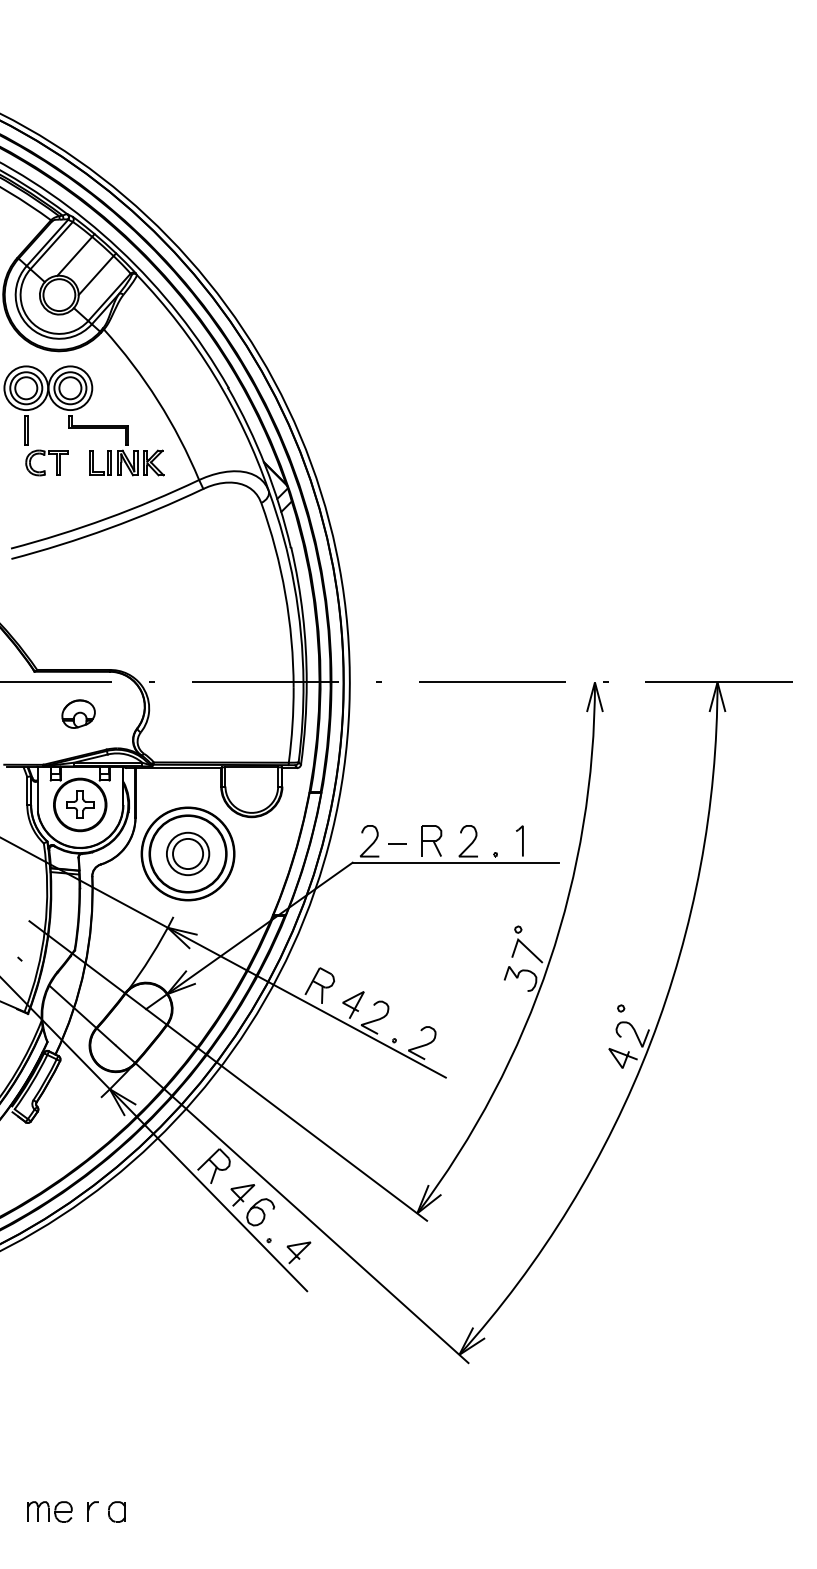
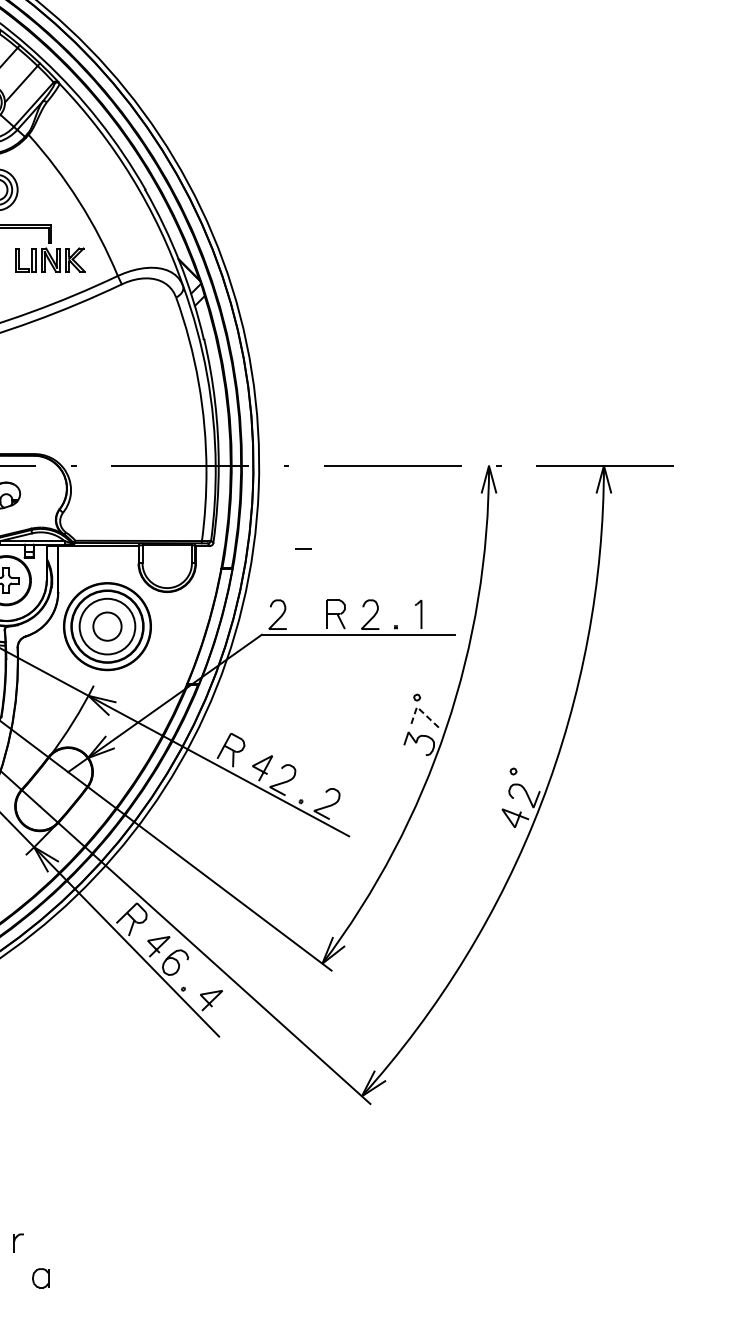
line: (397, 843) -> (303, 548), moved
circle: (187, 853) -> (106, 626), size x1.4
line: (523, 944) -> (422, 711), solid -> dashed
part: (116, 1511) -> (40, 1277), moved

